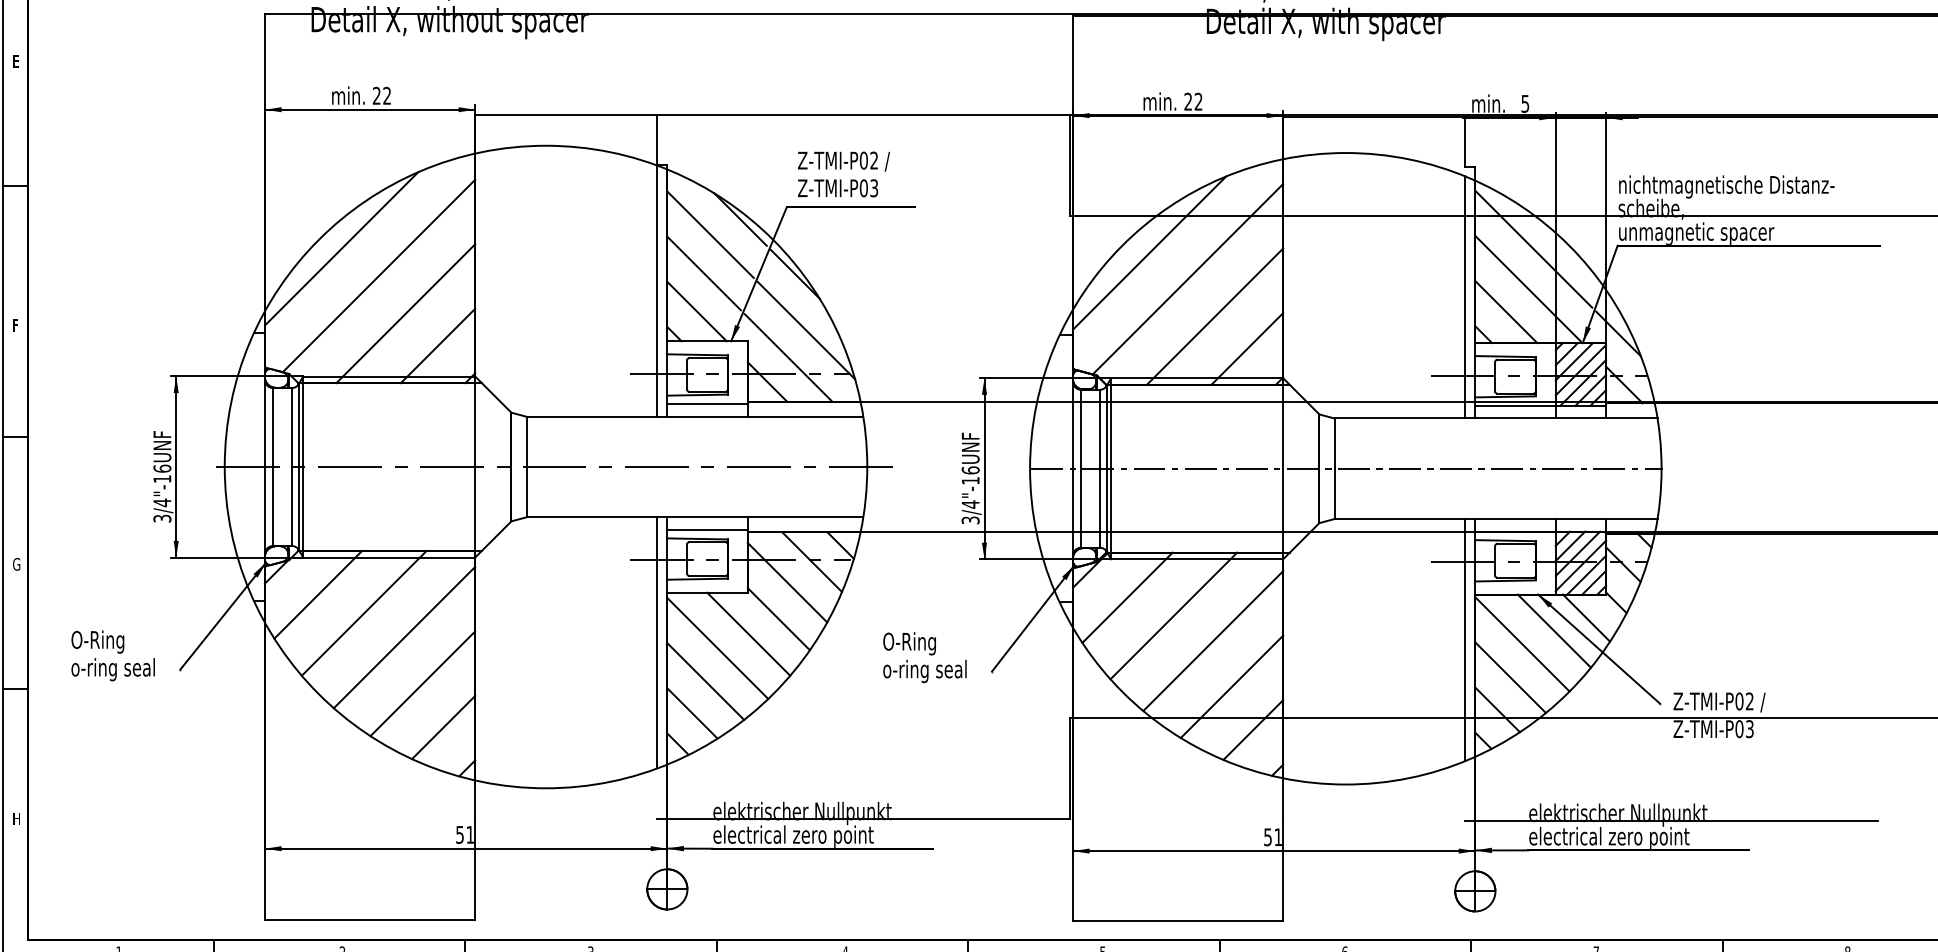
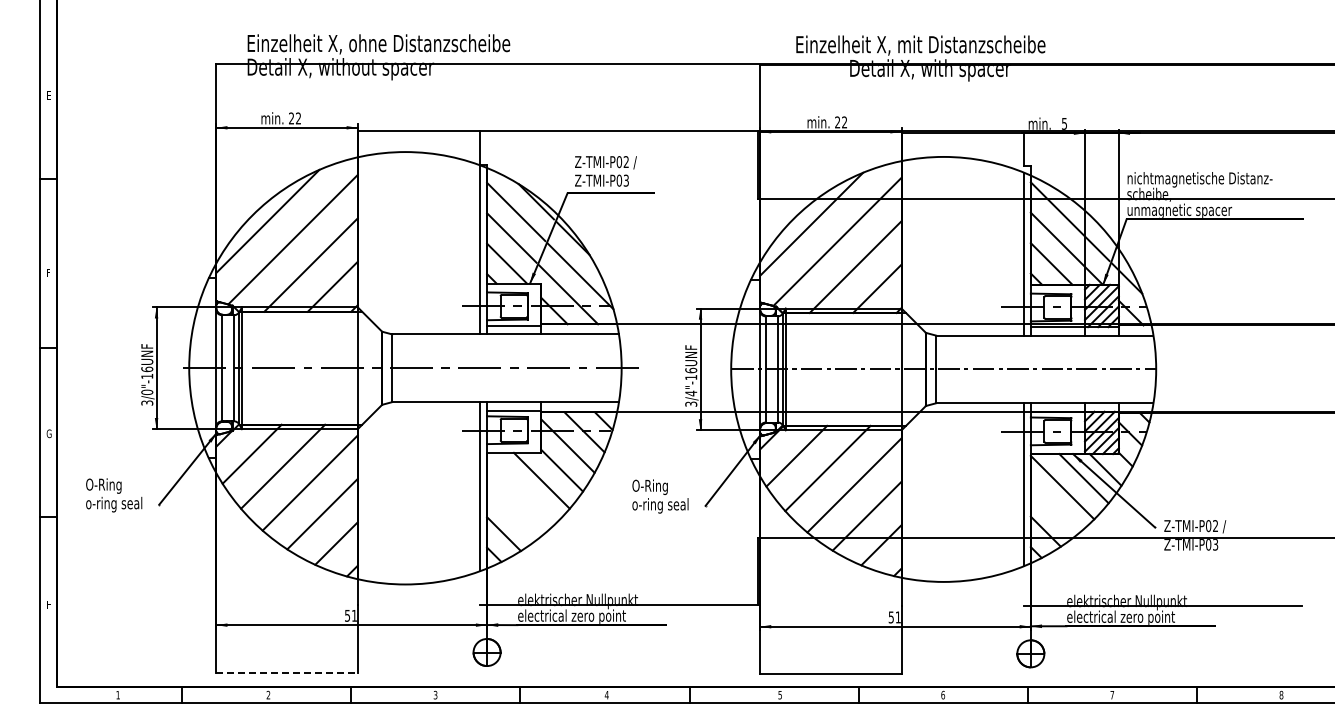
text: (162, 503) -> (147, 392), 3/4"-16UNF -> 3/0"-16UNF
line: (718, 648) -> (521, 490), removed
line: (1510, 676) -> (1054, 509), removed
line: (705, 681) -> (512, 512), removed
line: (370, 919) -> (287, 672), solid -> dashed

